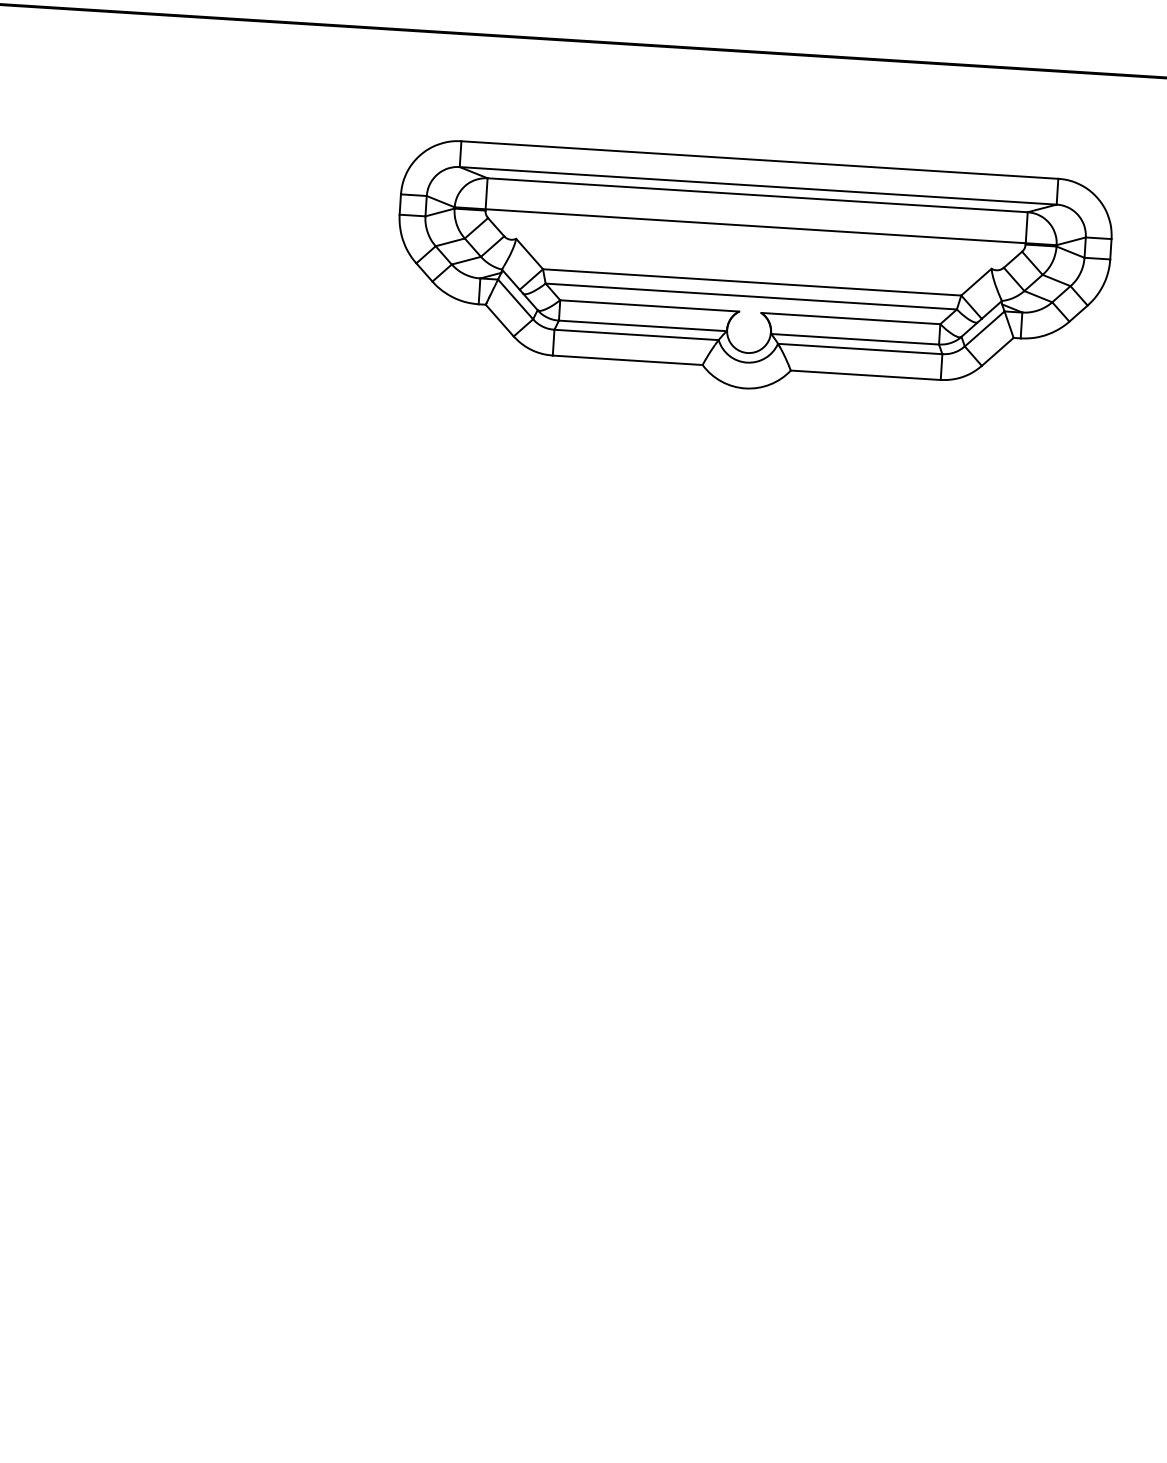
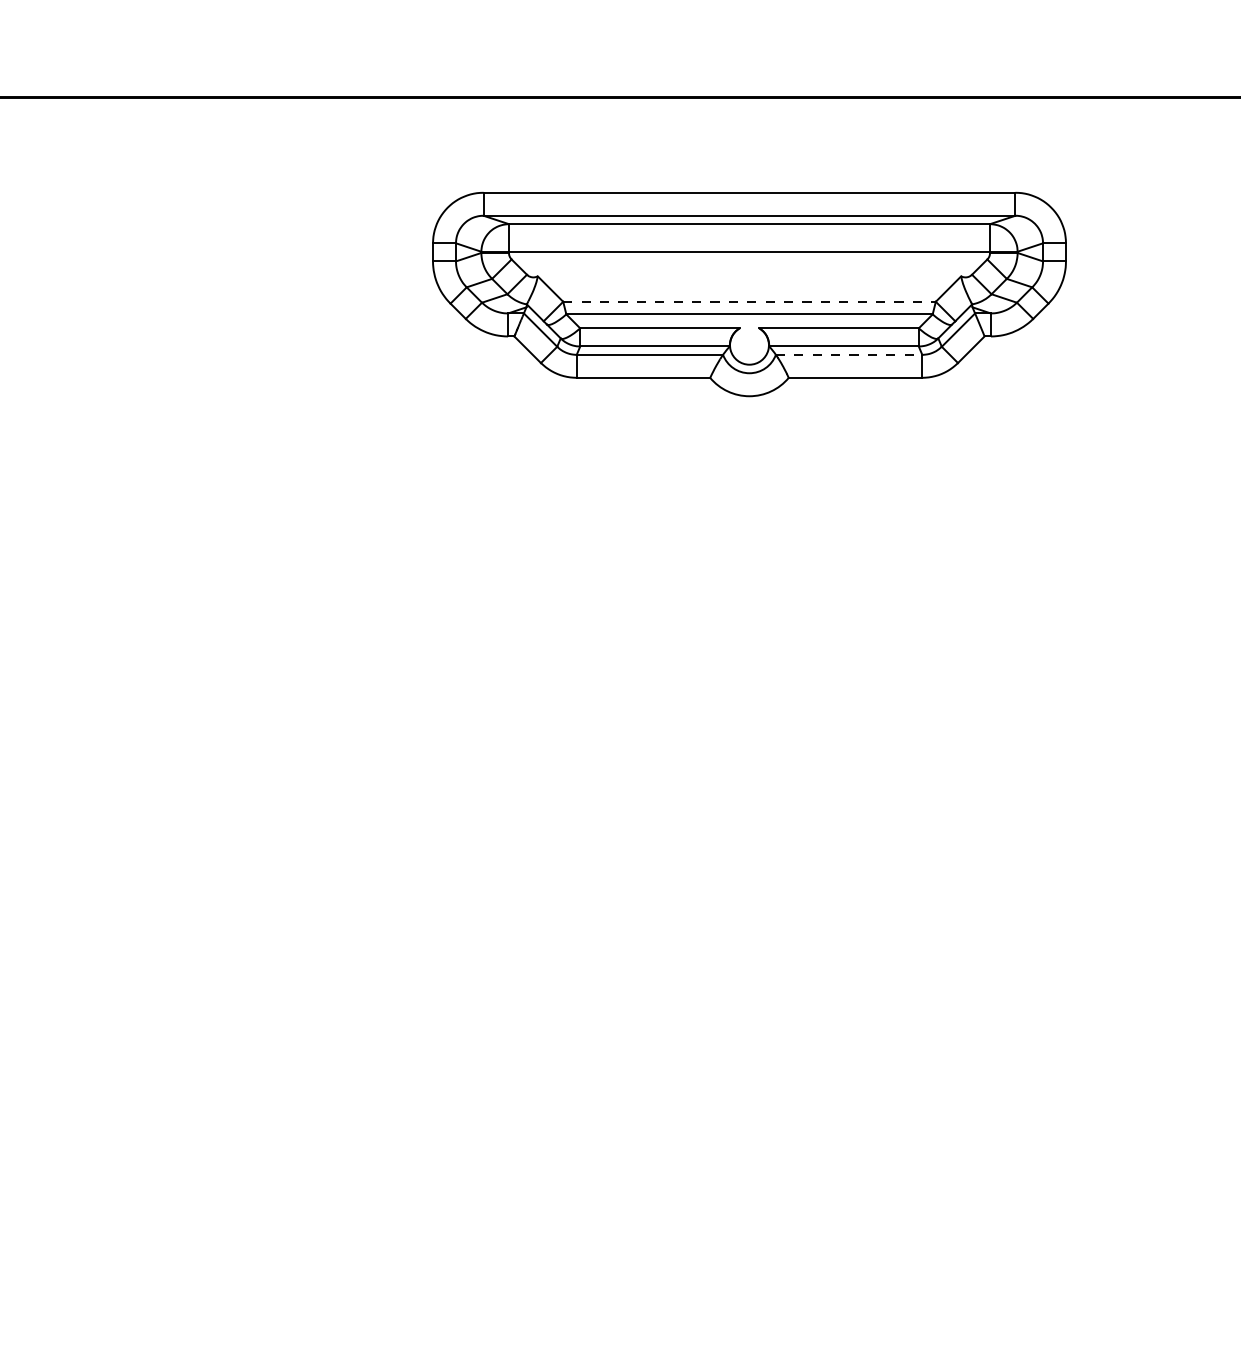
line: (753, 282) -> (750, 301), solid -> dashed
line: (860, 348) -> (849, 354), solid -> dashed

